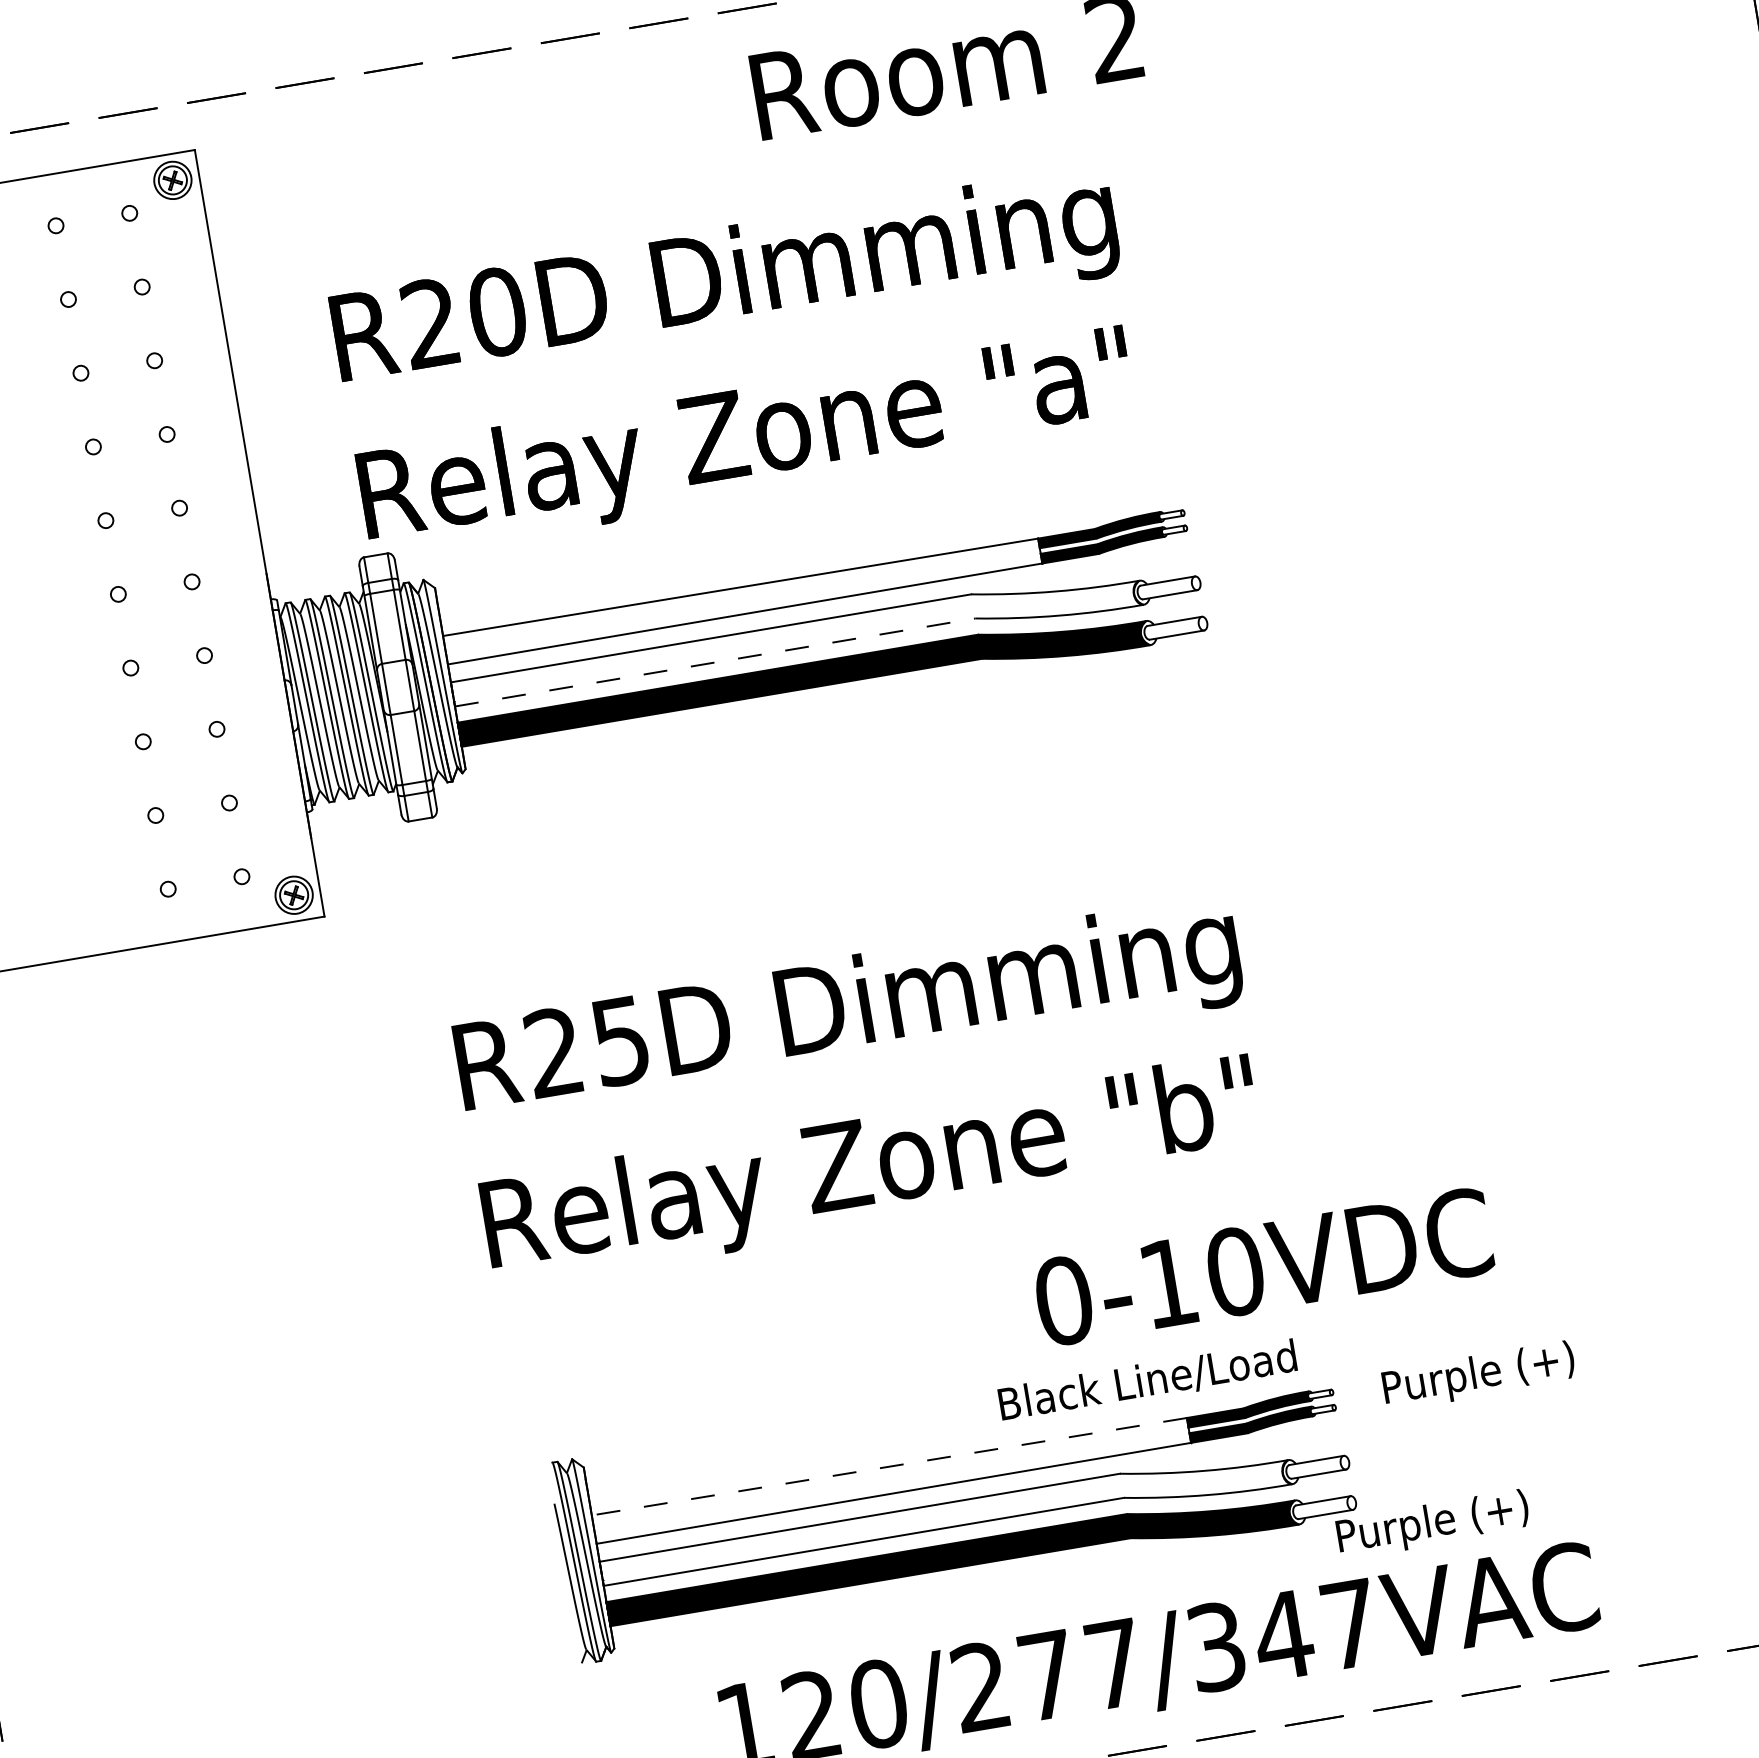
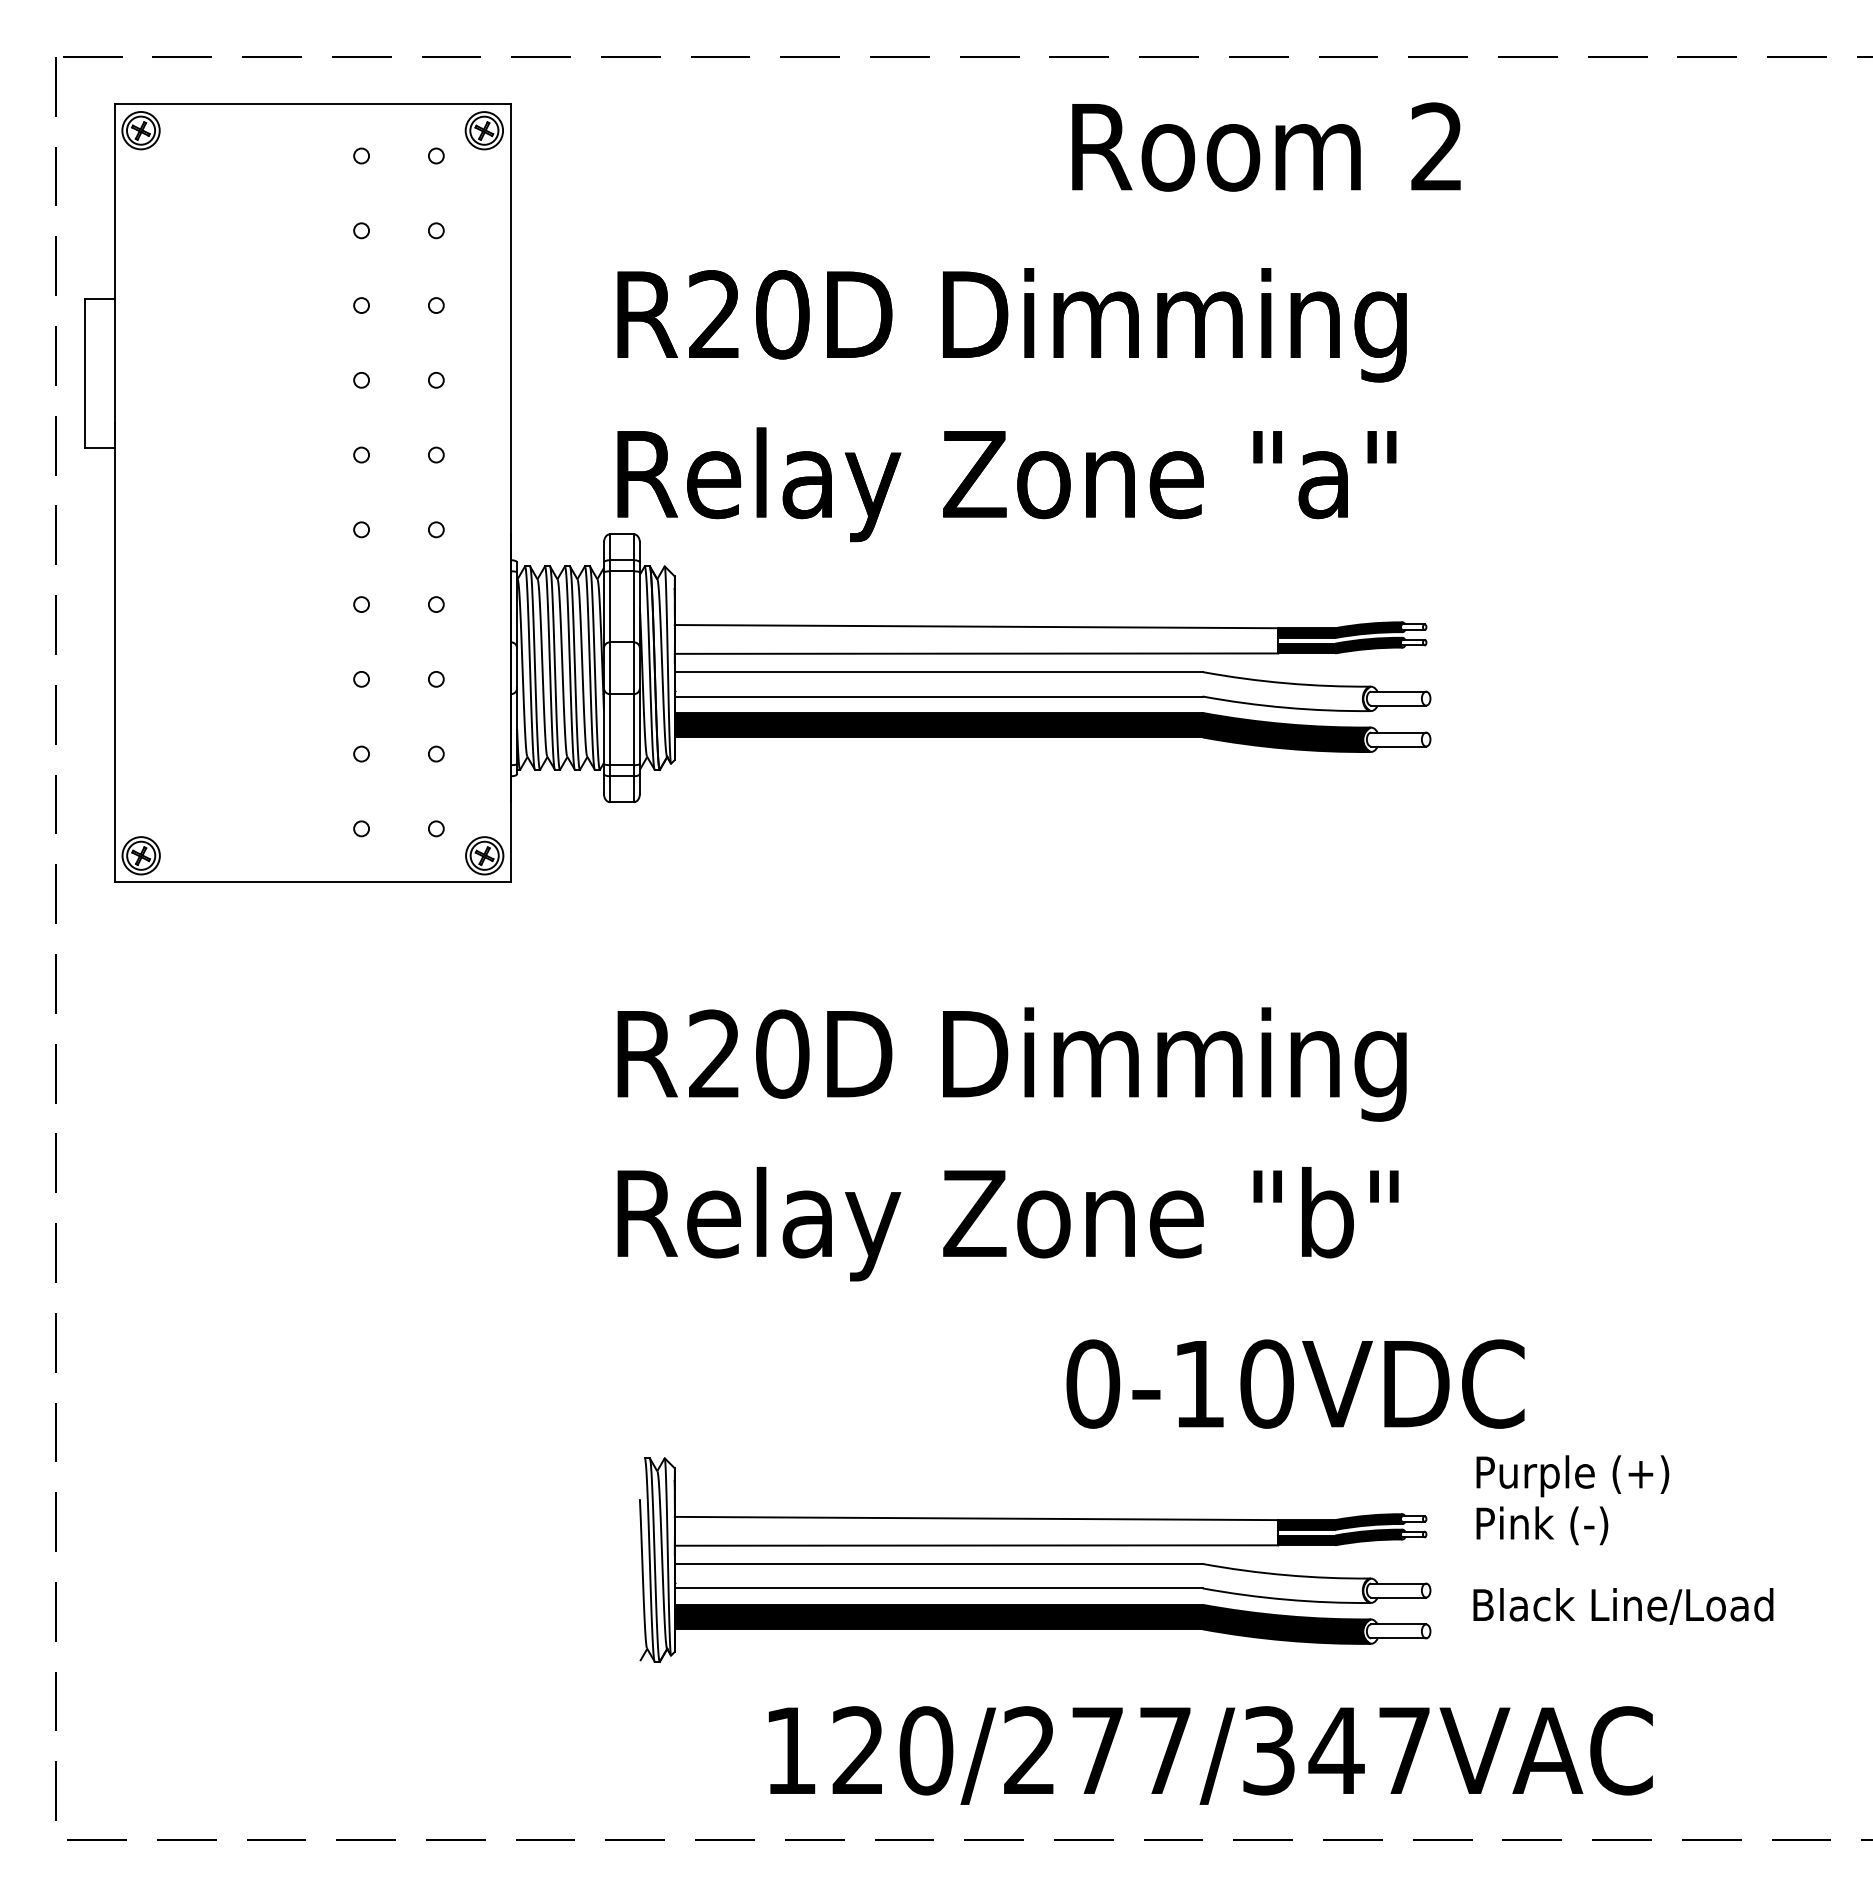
line: (715, 662) -> (938, 696), dashed -> solid
text: (620, 1040) -> (782, 1053), R25D -> R20D
text: (1263, 1266) -> (1295, 1383), moved
text: (1490, 1374) -> (1584, 1527), Purple (+) -> Pink (-)
text: (1147, 1381) -> (1623, 1606), moved
line: (889, 1466) -> (976, 1518), dashed -> solid
text: (1432, 1524) -> (1572, 1476), moved

